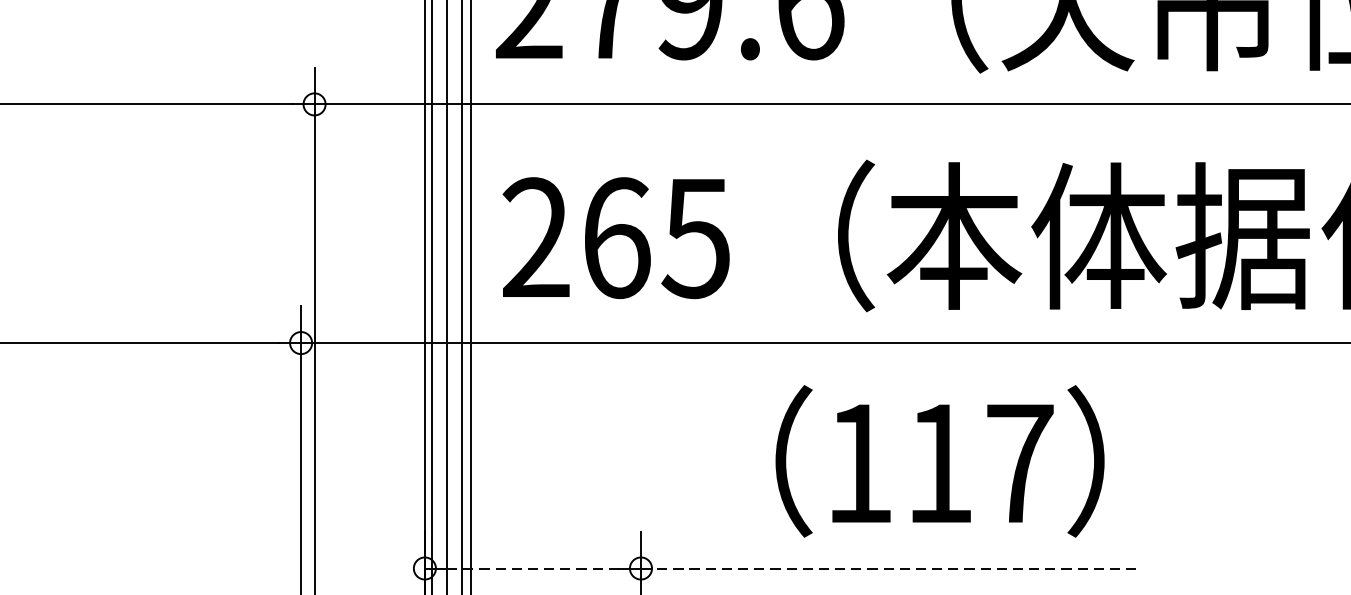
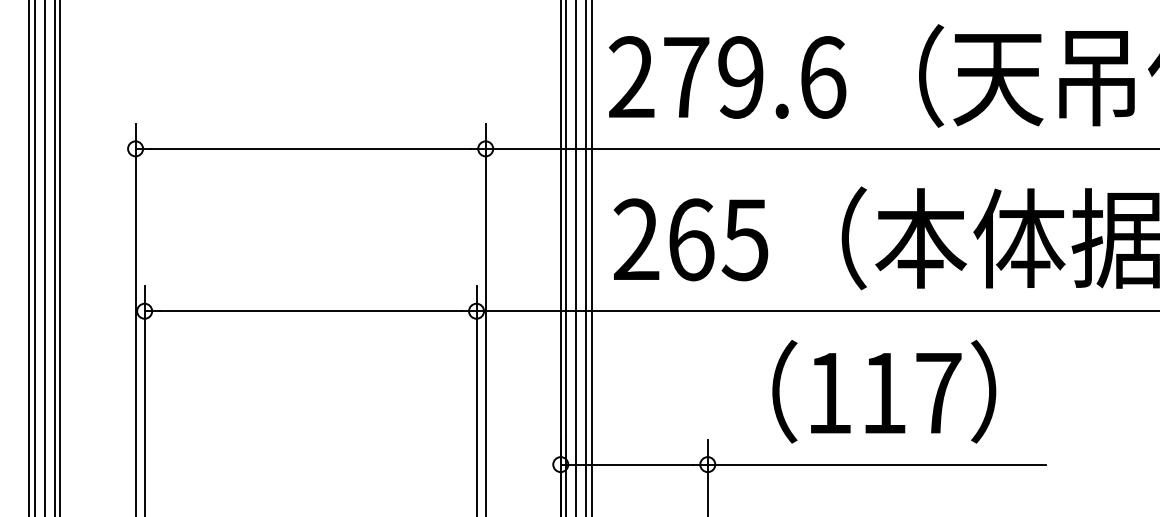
text: (940, 461) -> (884, 391), moved
line: (533, 568) -> (634, 464), dashed -> solid
line: (888, 568) -> (876, 464), dashed -> solid

